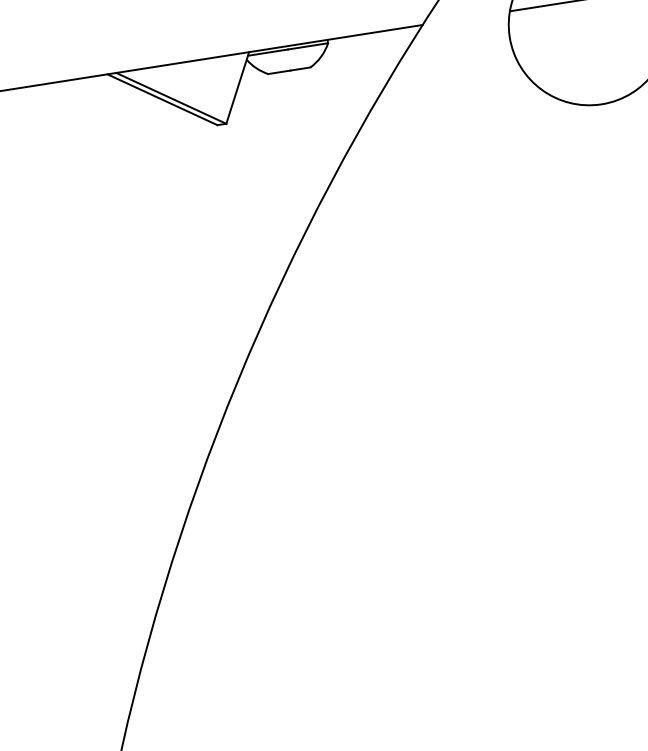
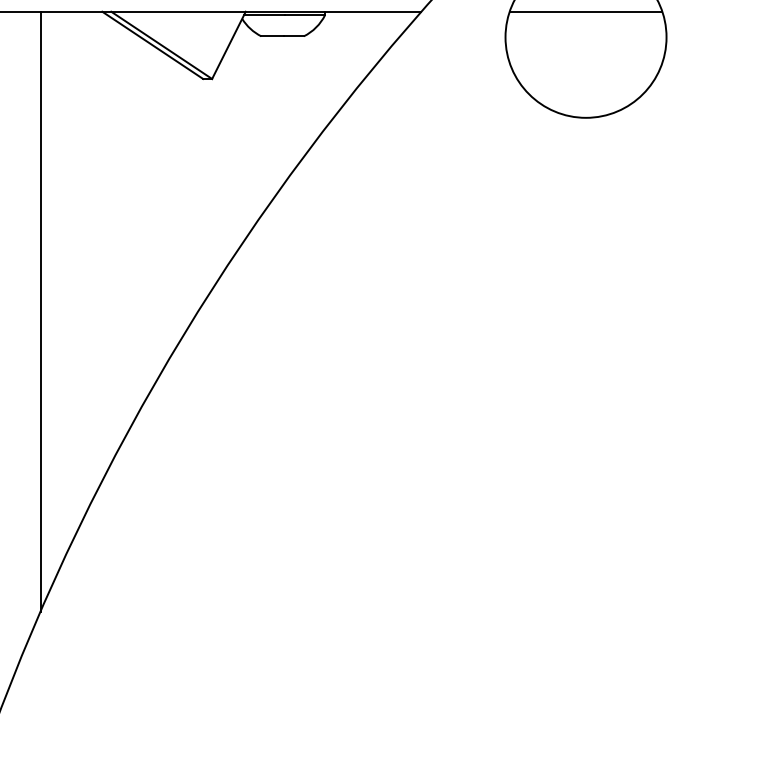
line: (93, 379) -> (41, 311), added

